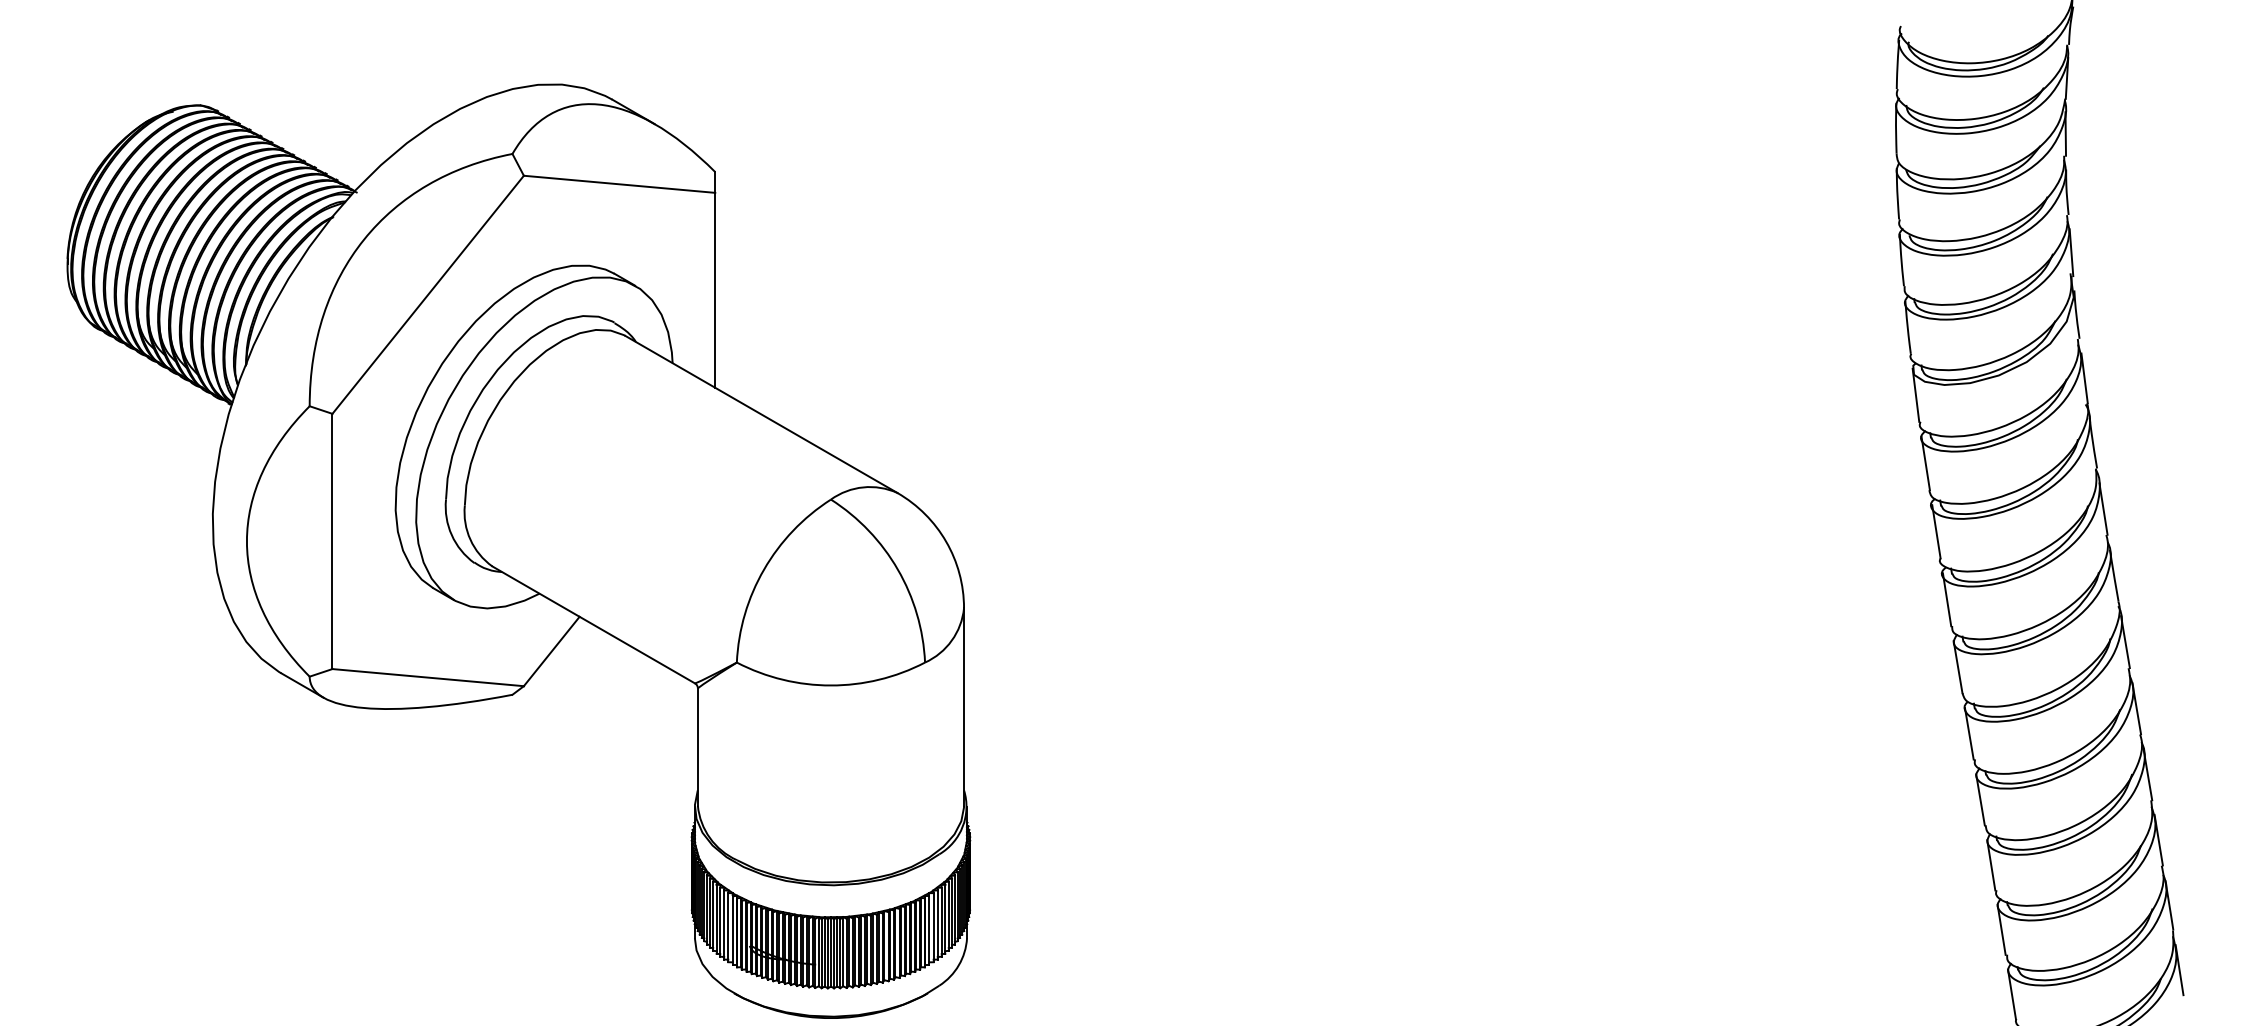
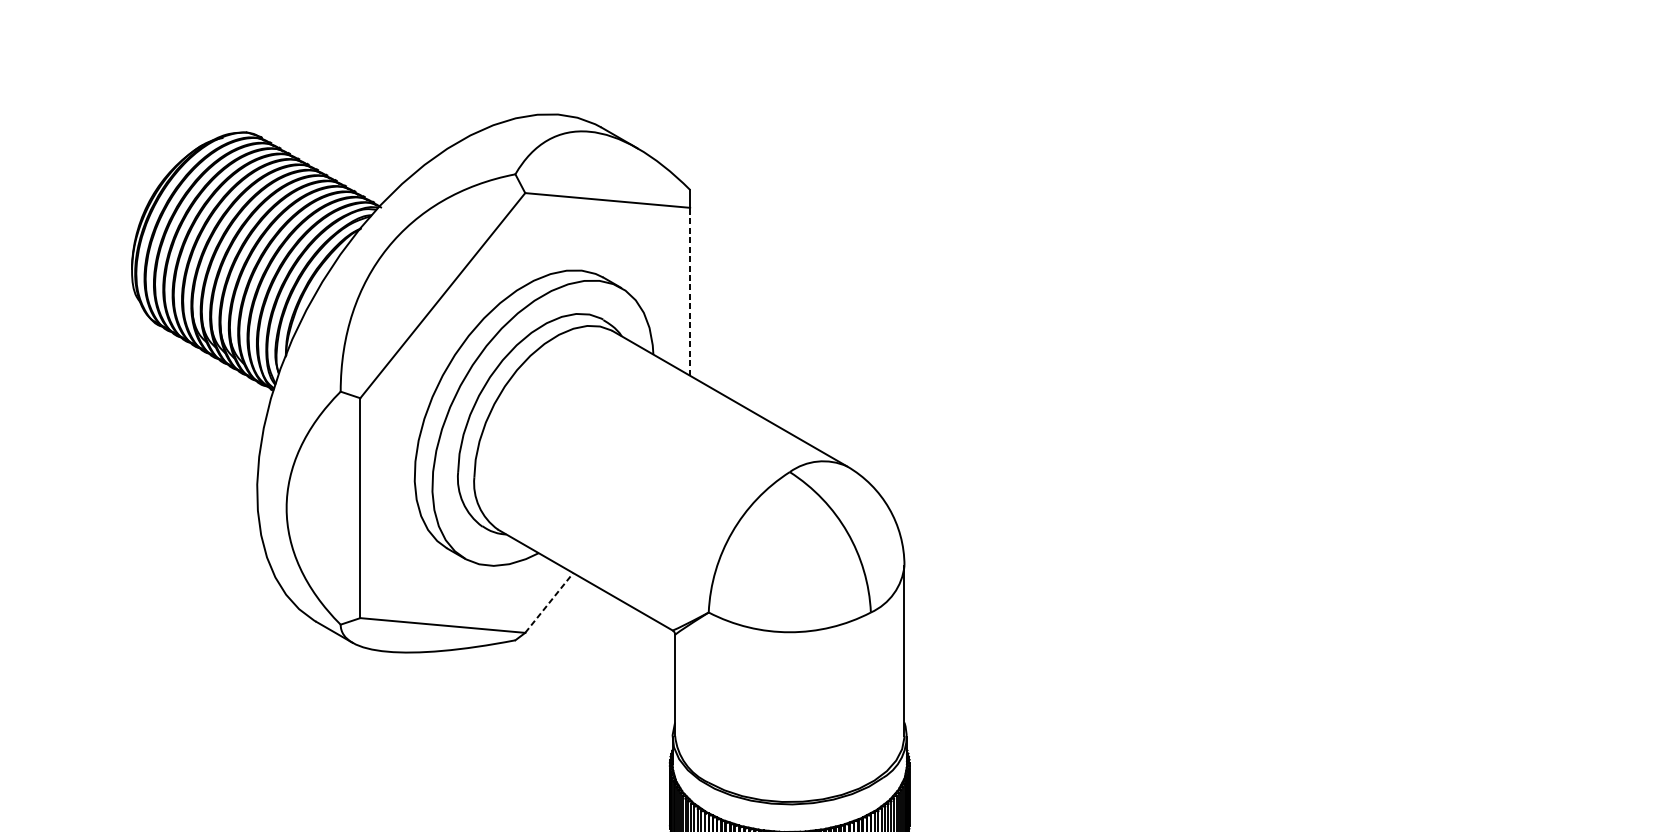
line: (715, 289) -> (690, 291), solid -> dashed
line: (551, 651) -> (549, 602), solid -> dashed

